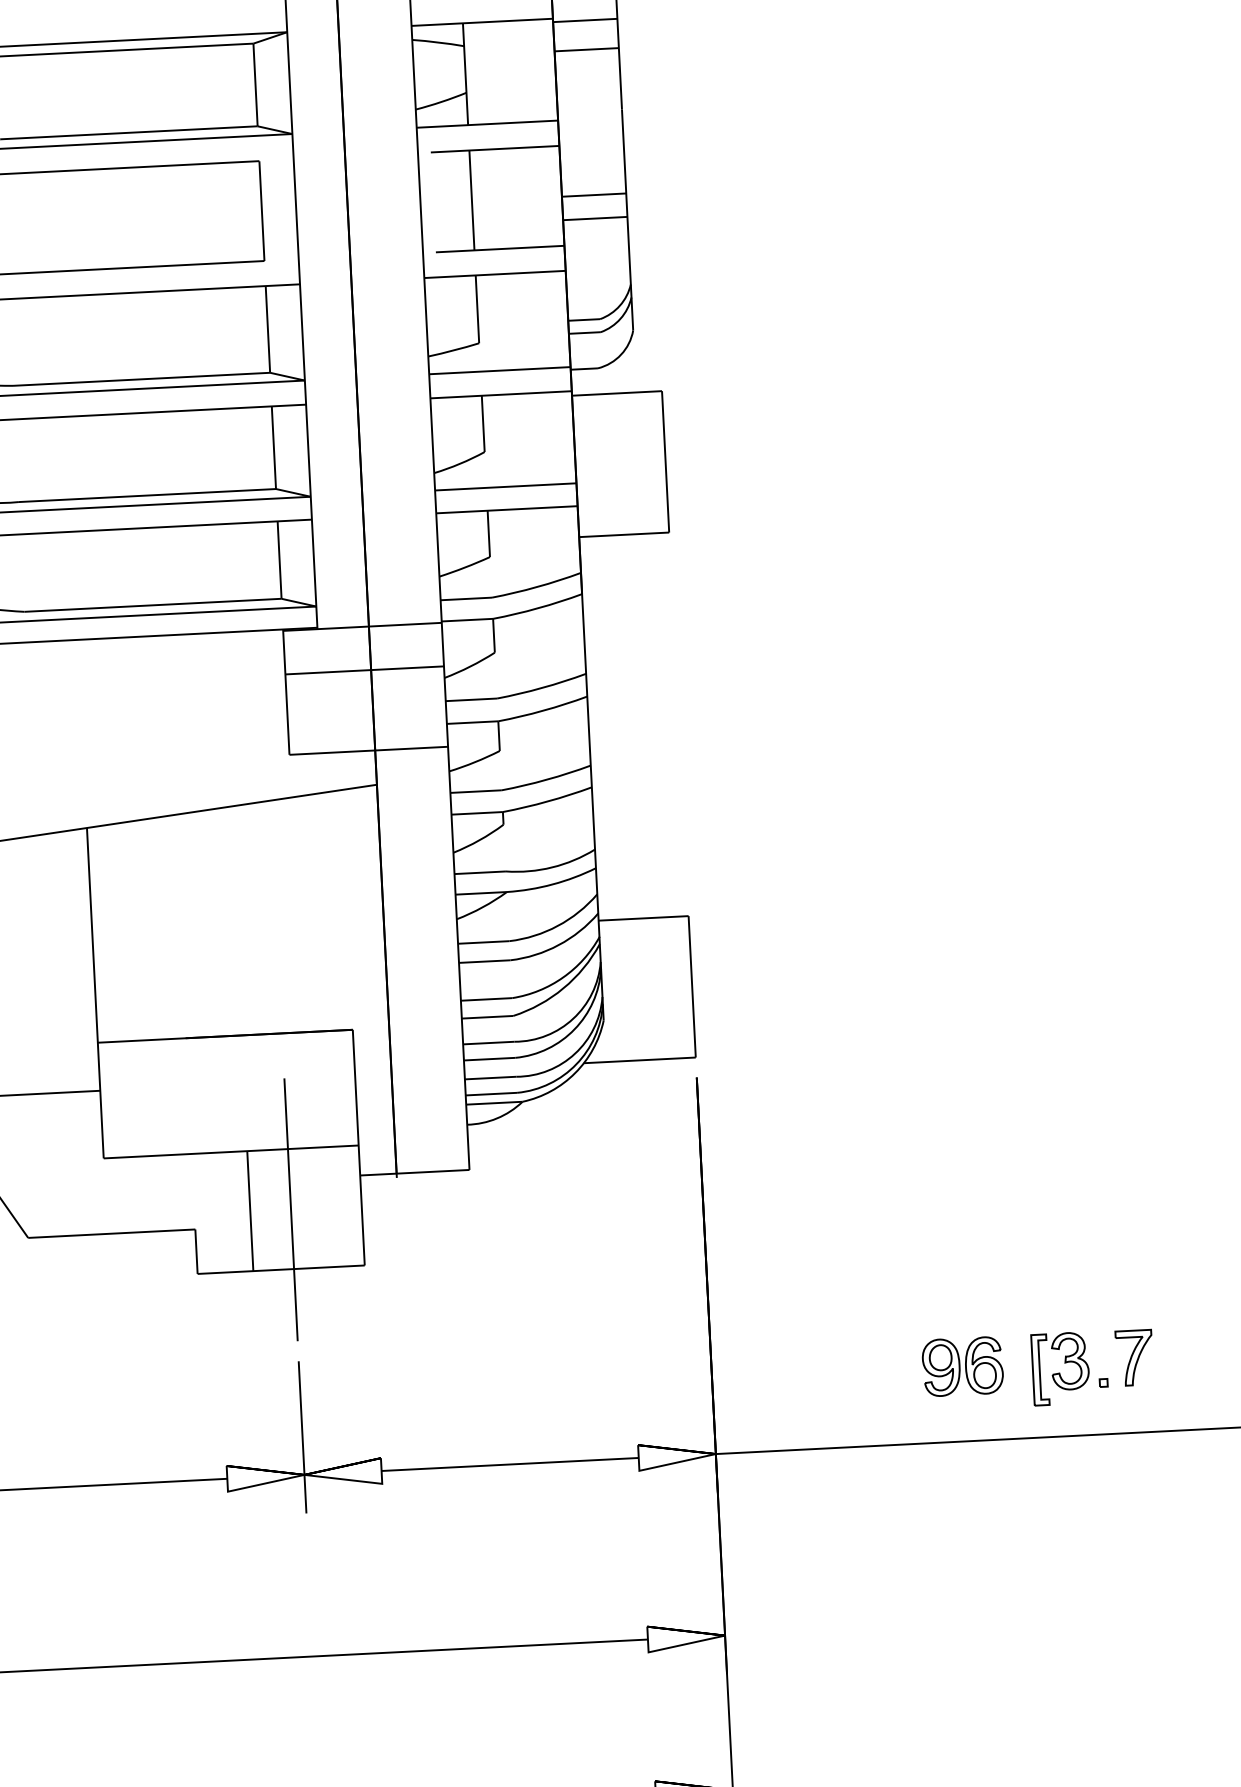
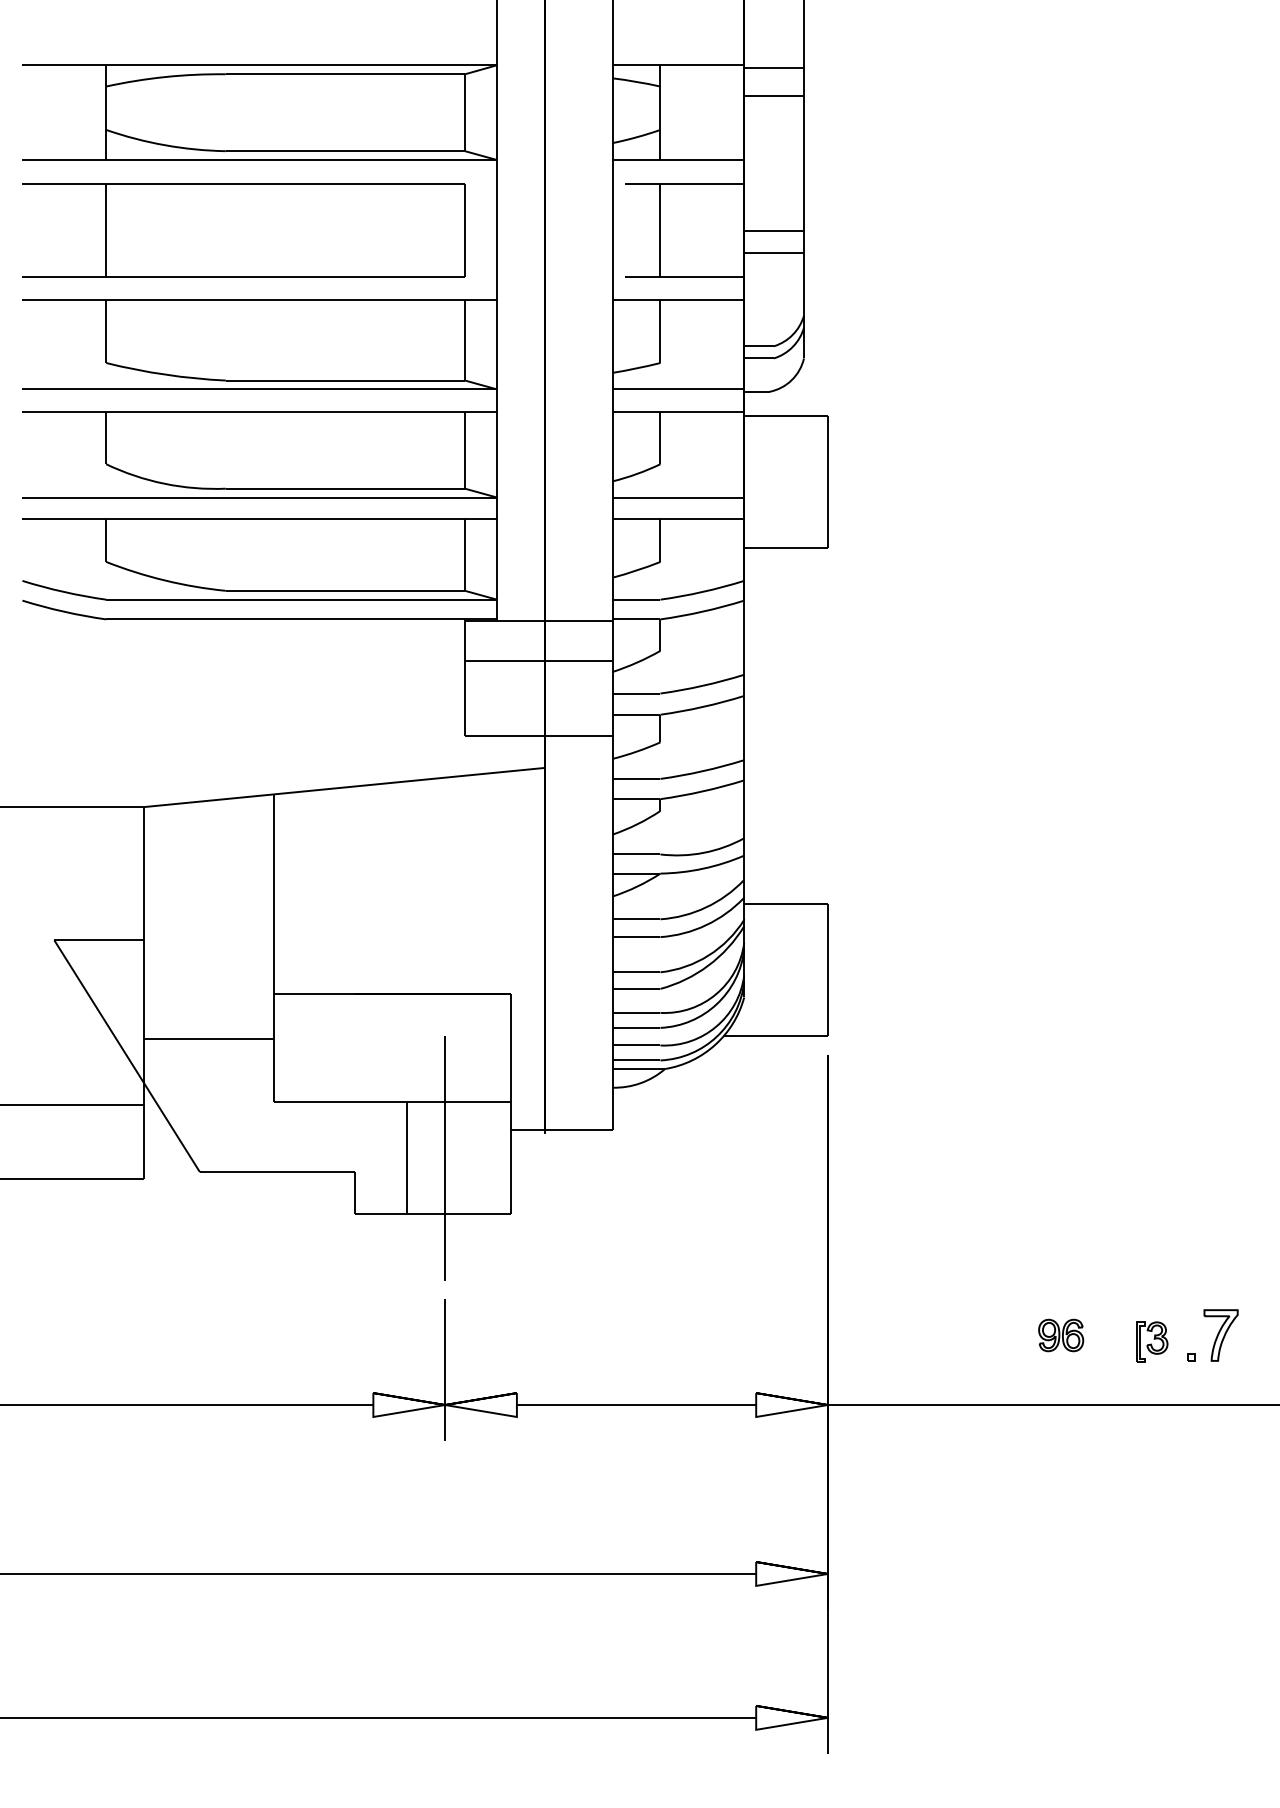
part: (962, 1366) -> (1060, 1335), size x0.6
part: (1060, 1368) -> (1151, 1341), size x0.6

